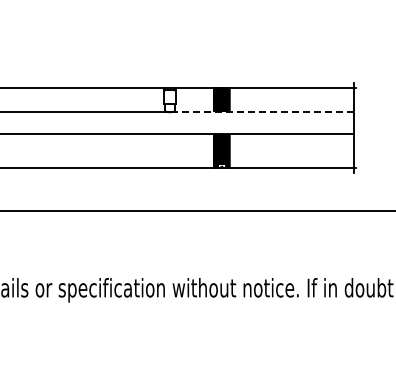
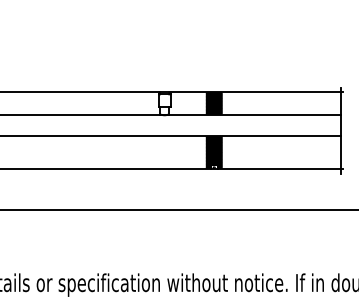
line: (264, 111) -> (254, 114), dashed -> solid

